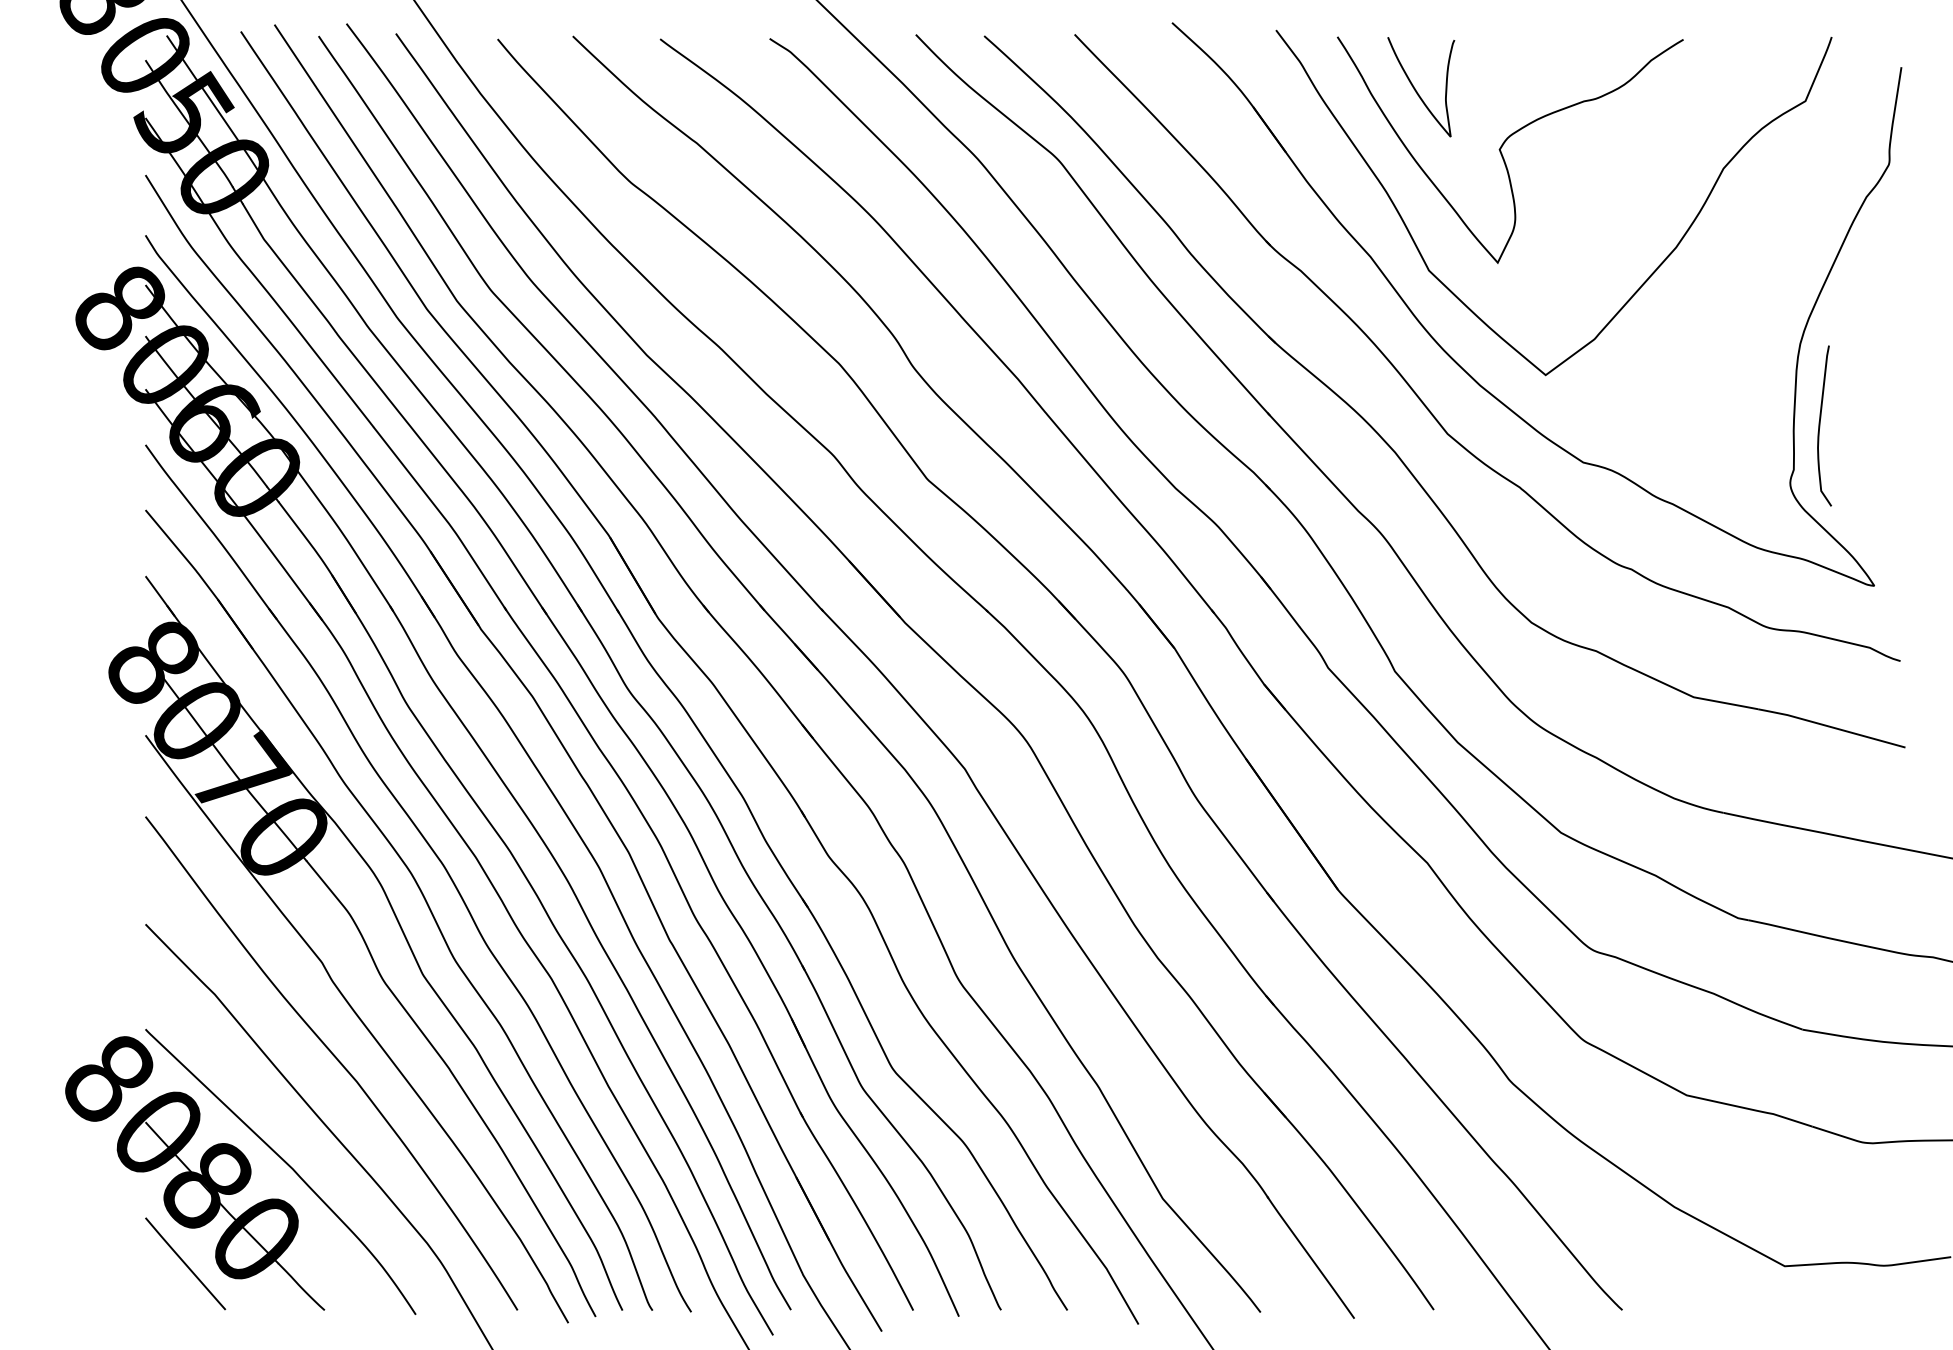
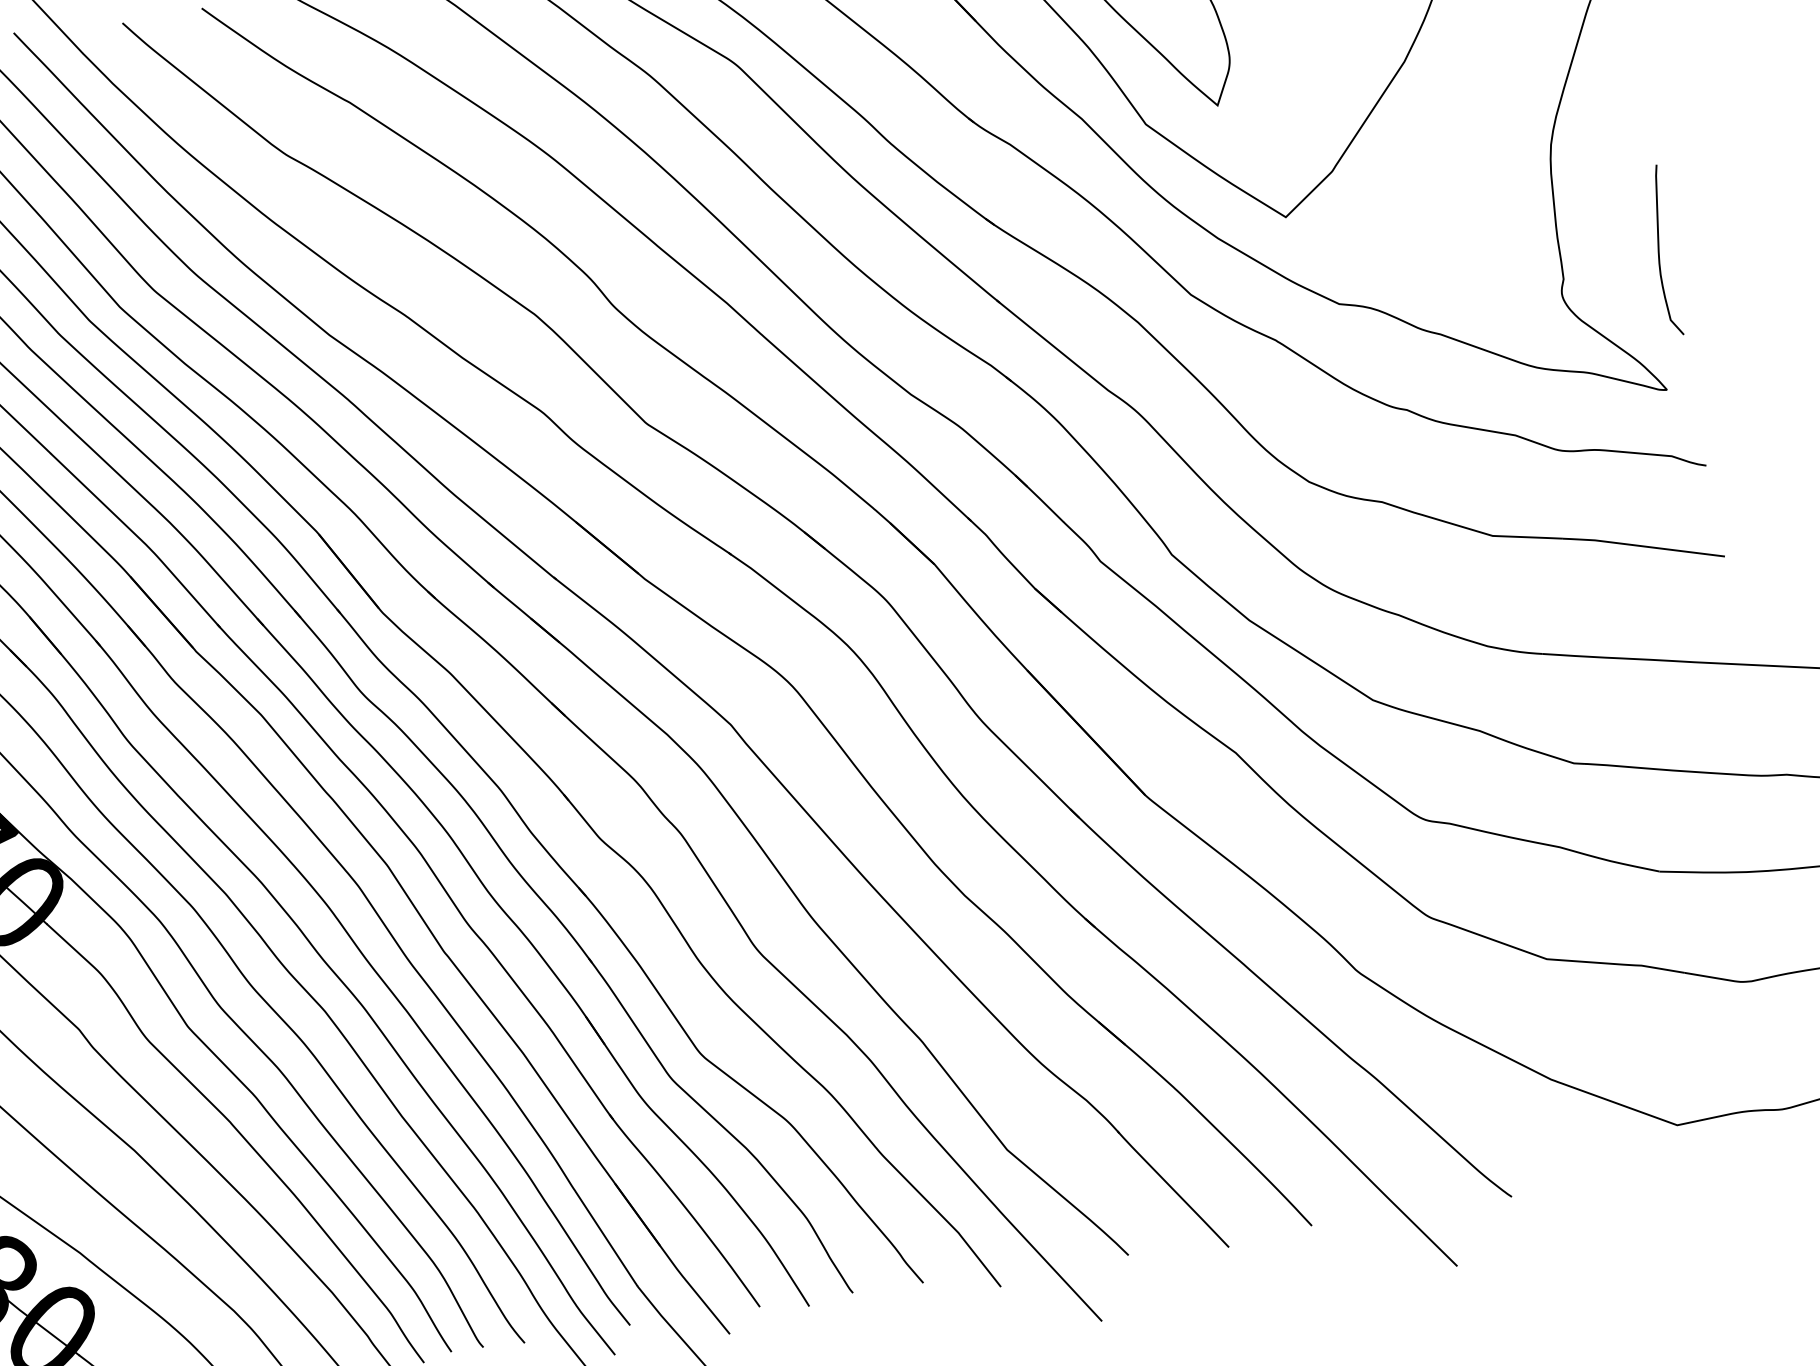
curve: (1820, 425) -> (1659, 250), moved

